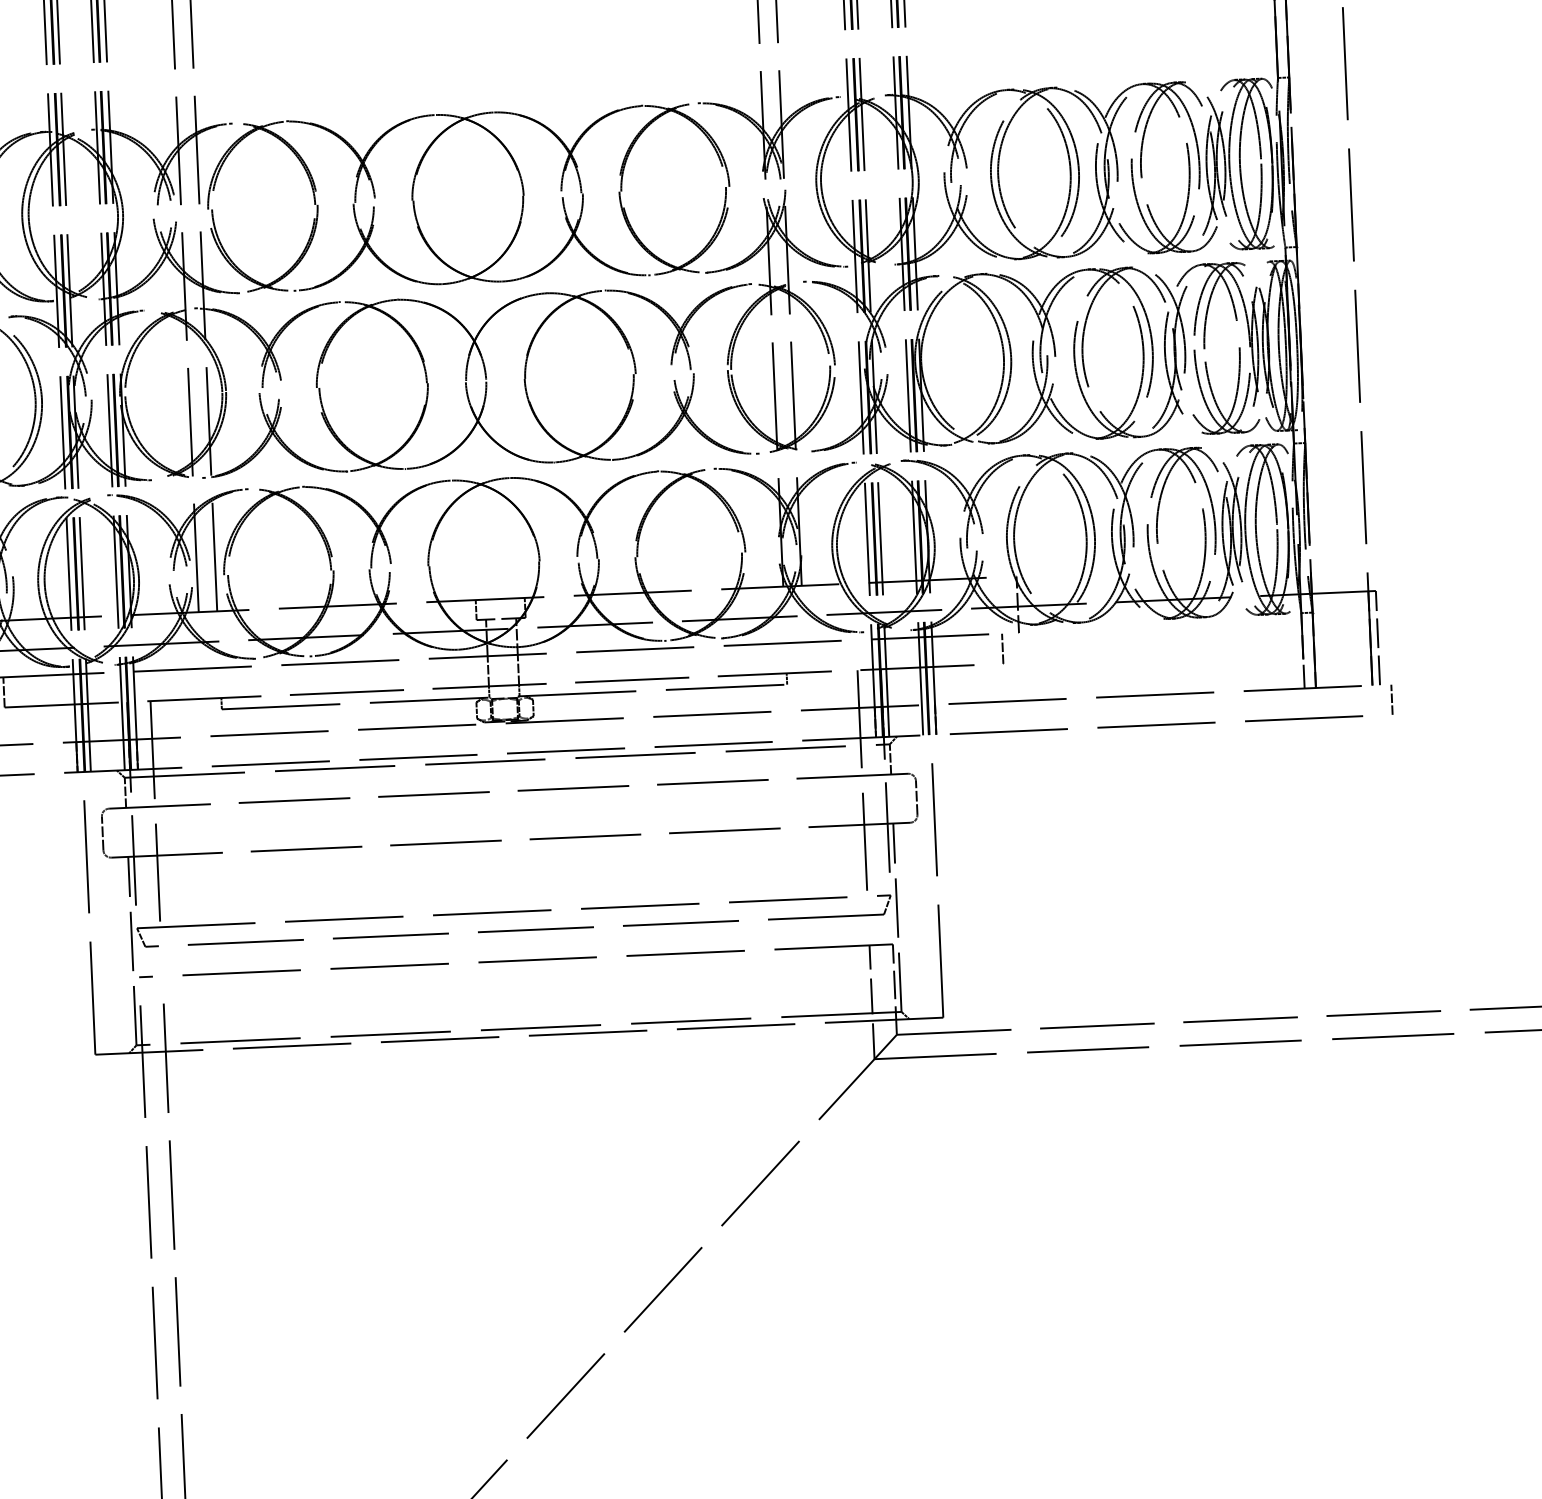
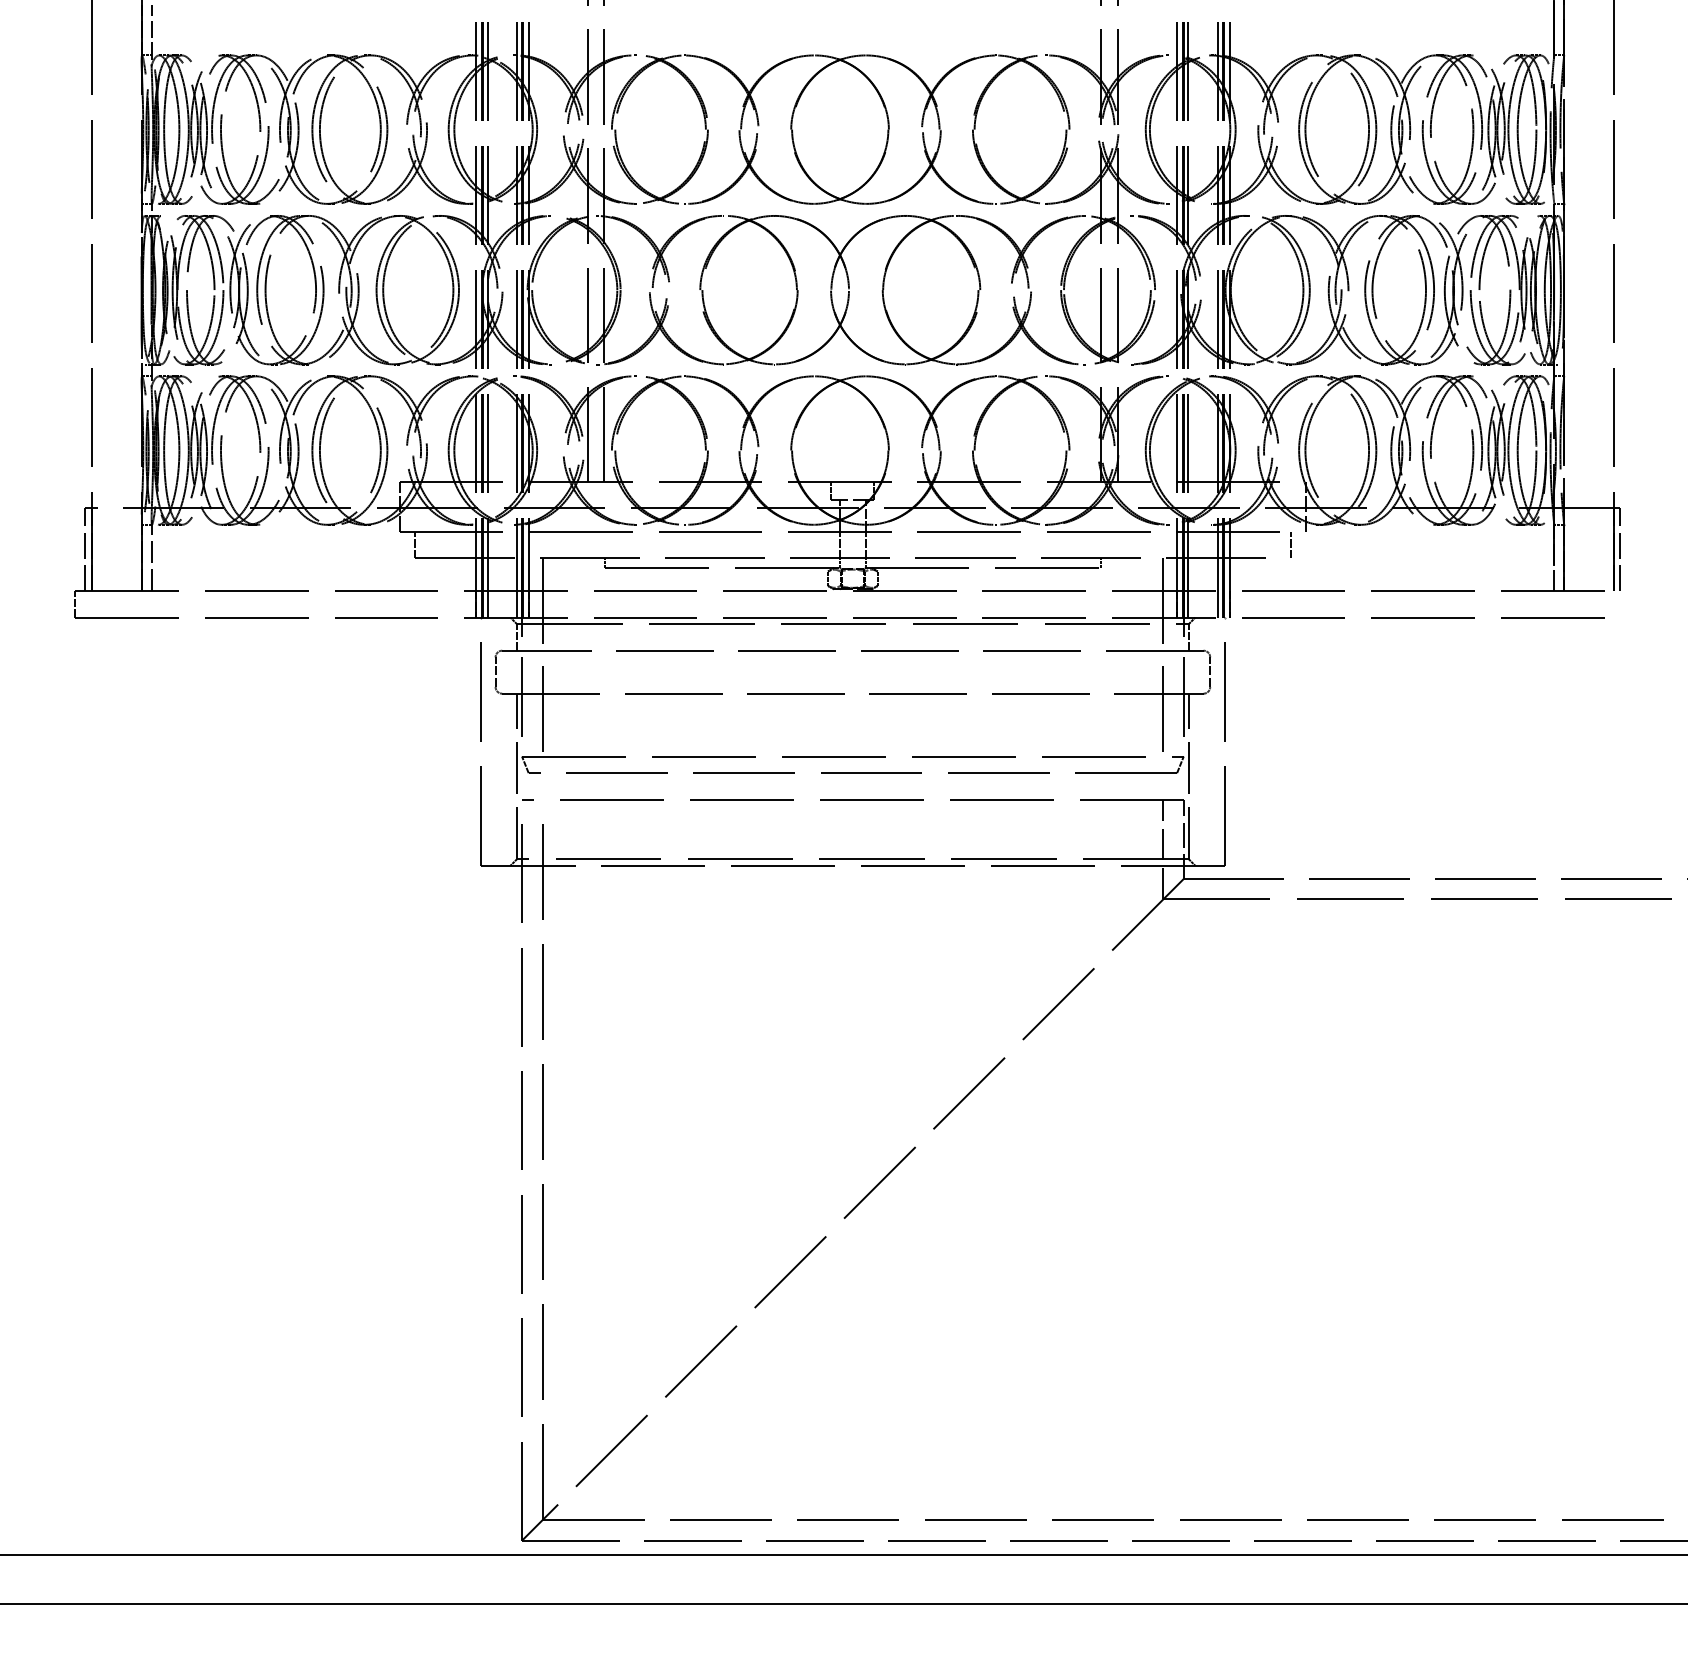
line: (1392, 699) -> (1630, 604), removed

